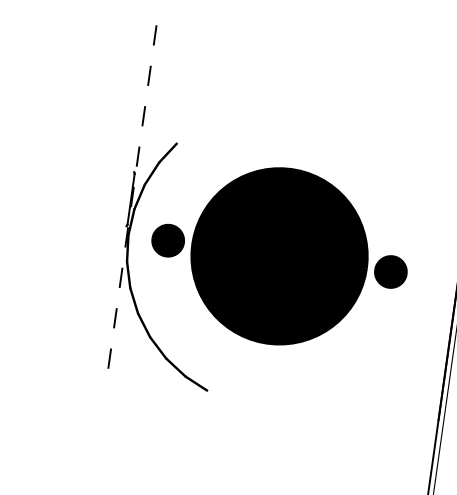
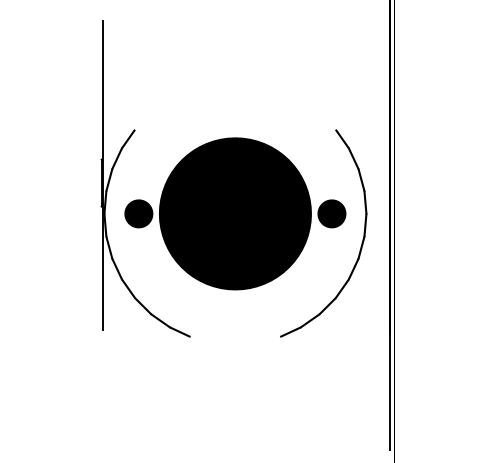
line: (133, 190) -> (103, 175), dashed -> solid
part: (420, 309) -> (361, 242), added

